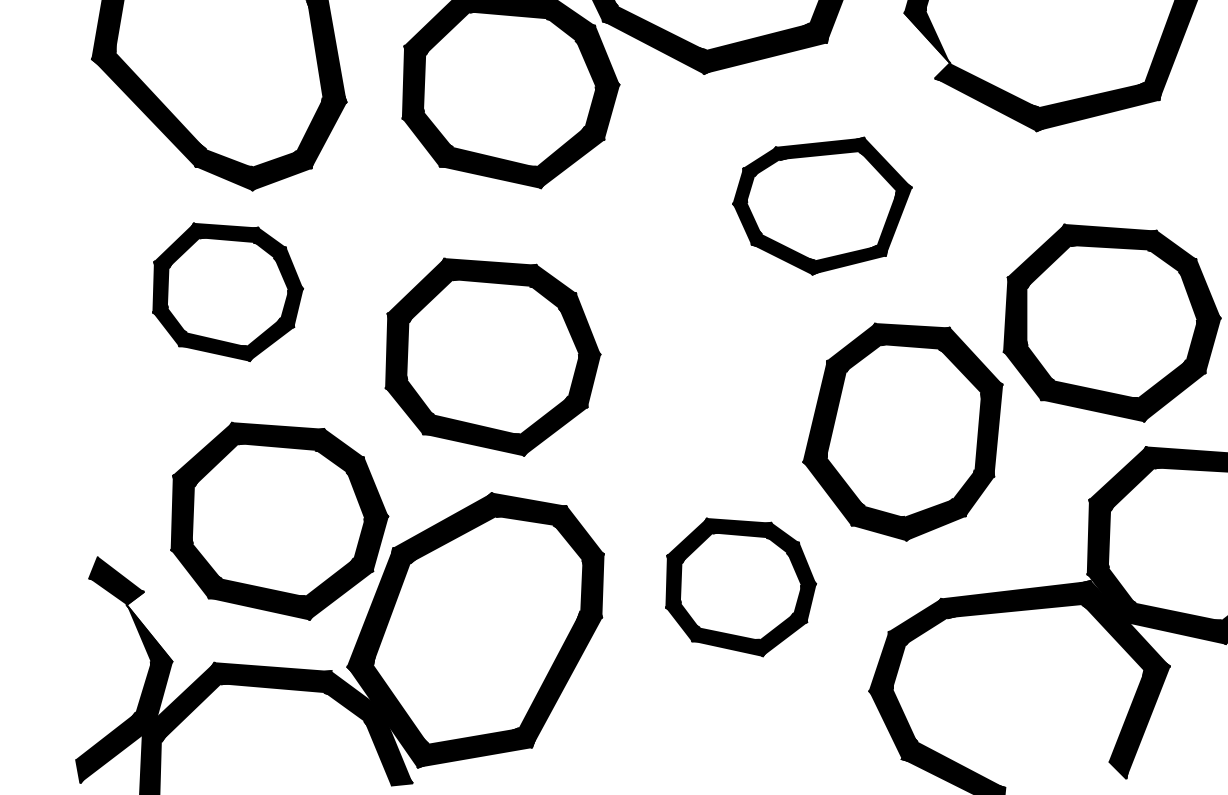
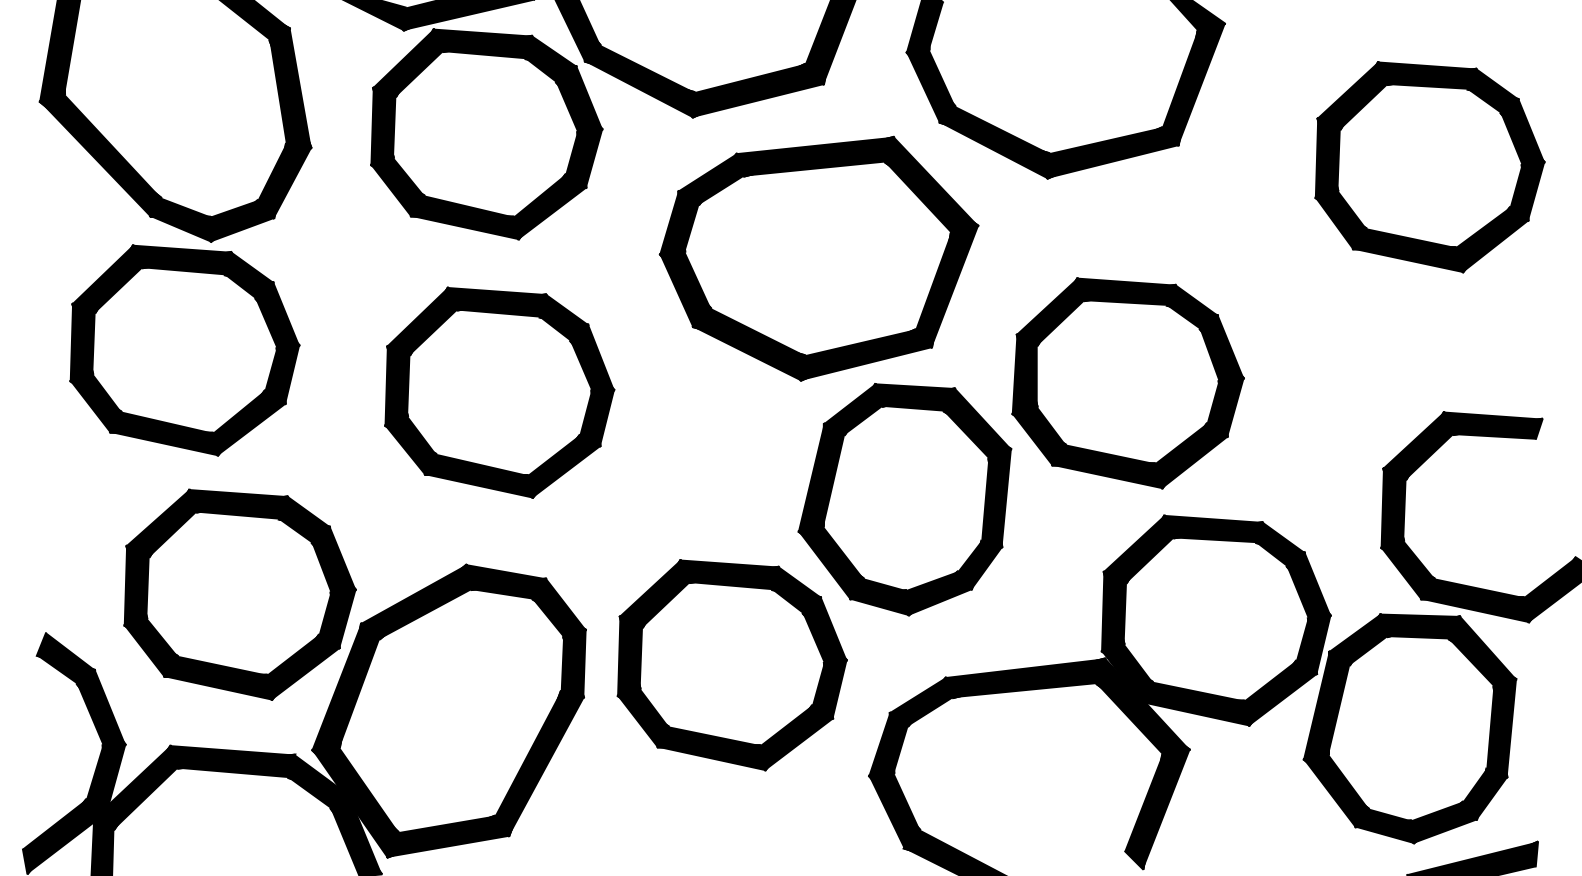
fill: (926, 45) -> (930, 87), added
part: (821, 206) -> (818, 258), size x1.67
part: (227, 292) -> (184, 350), size x1.43
part: (492, 356) -> (499, 392), moved
part: (740, 587) -> (731, 665), size x1.43
fill: (149, 626) -> (101, 707), added

